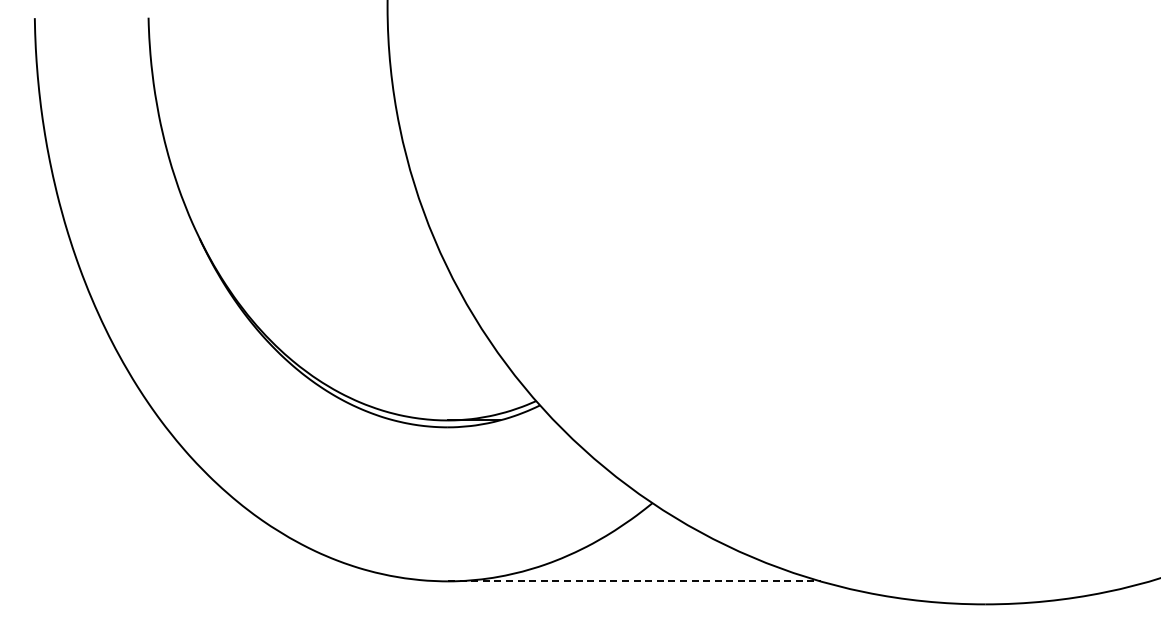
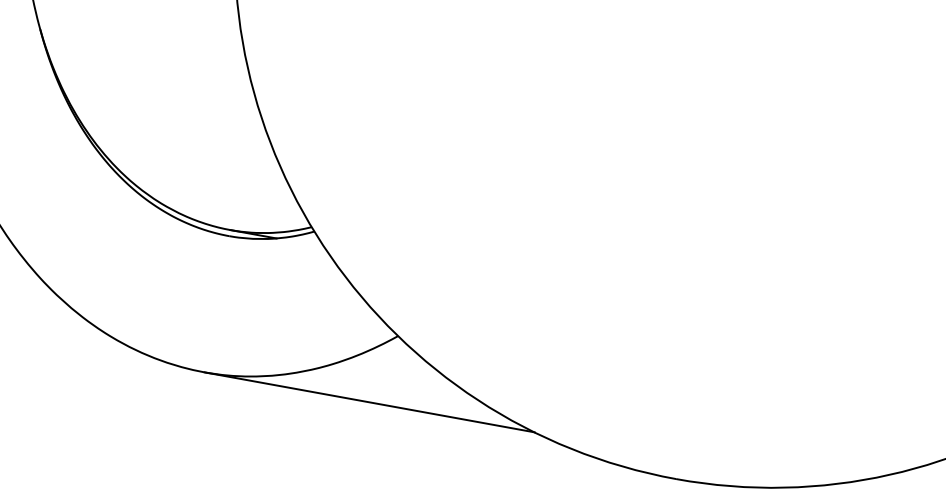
line: (634, 581) -> (369, 402), dashed -> solid

